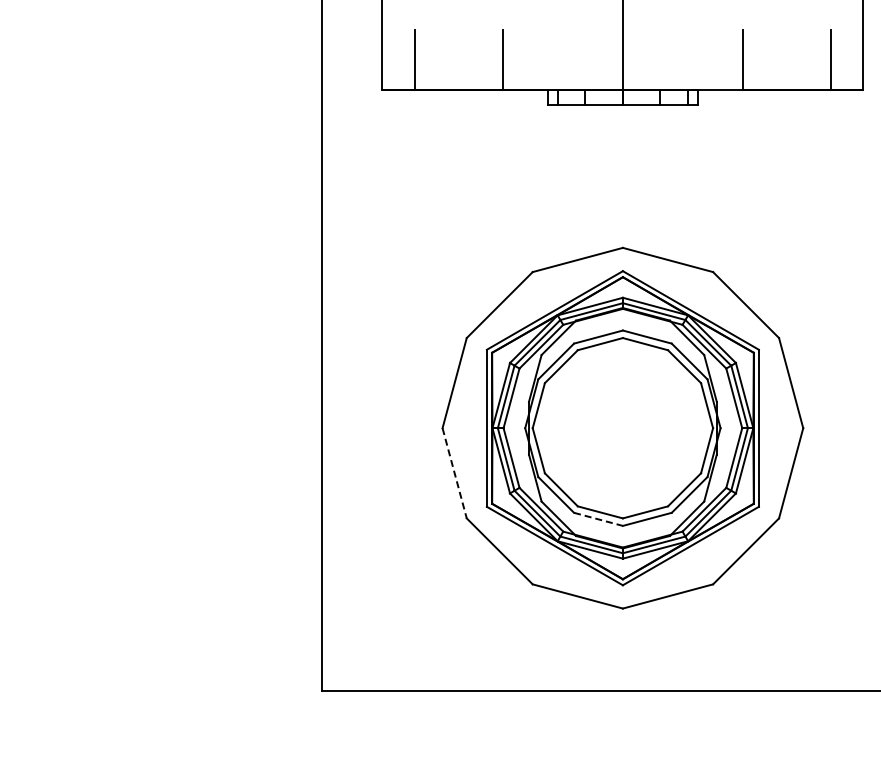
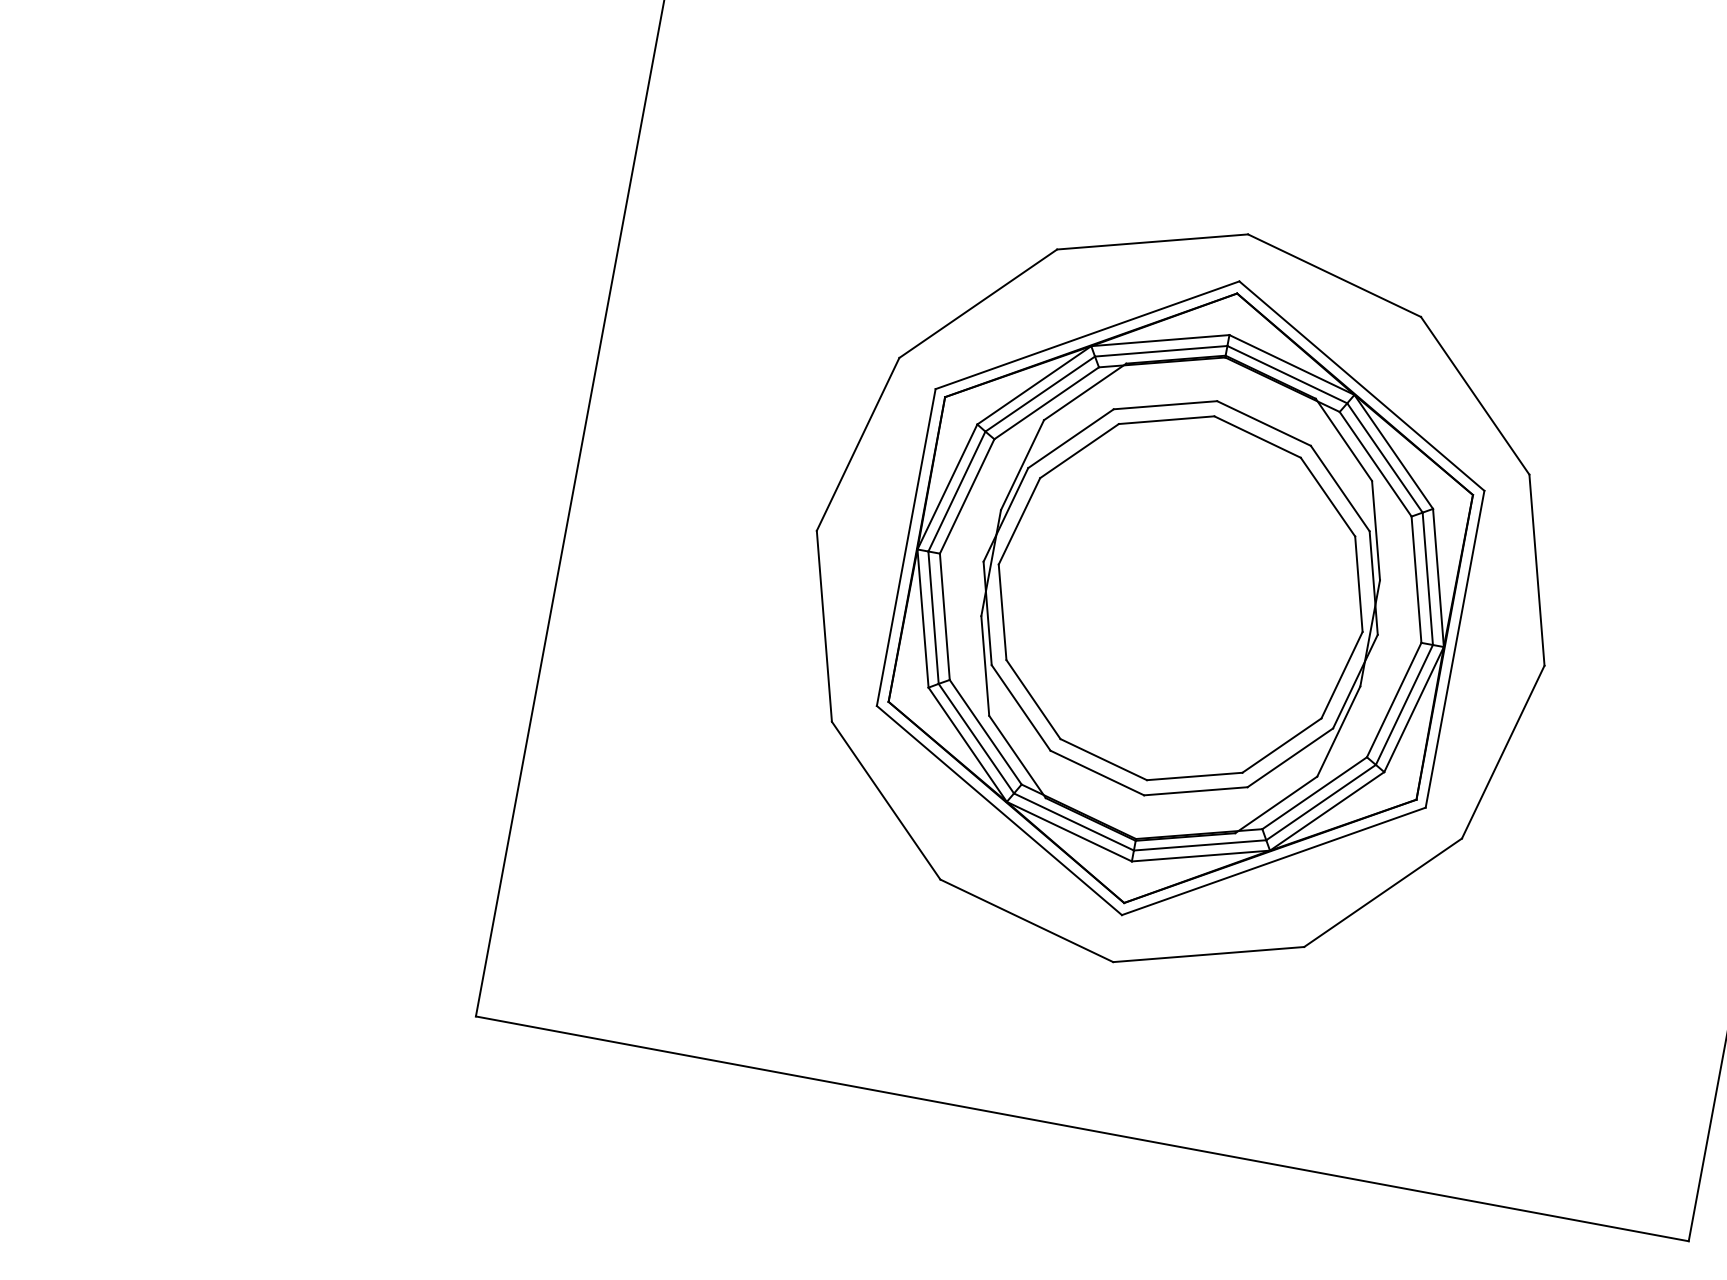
line: (454, 473) -> (823, 626), dashed -> solid
line: (598, 519) -> (1097, 773), dashed -> solid

